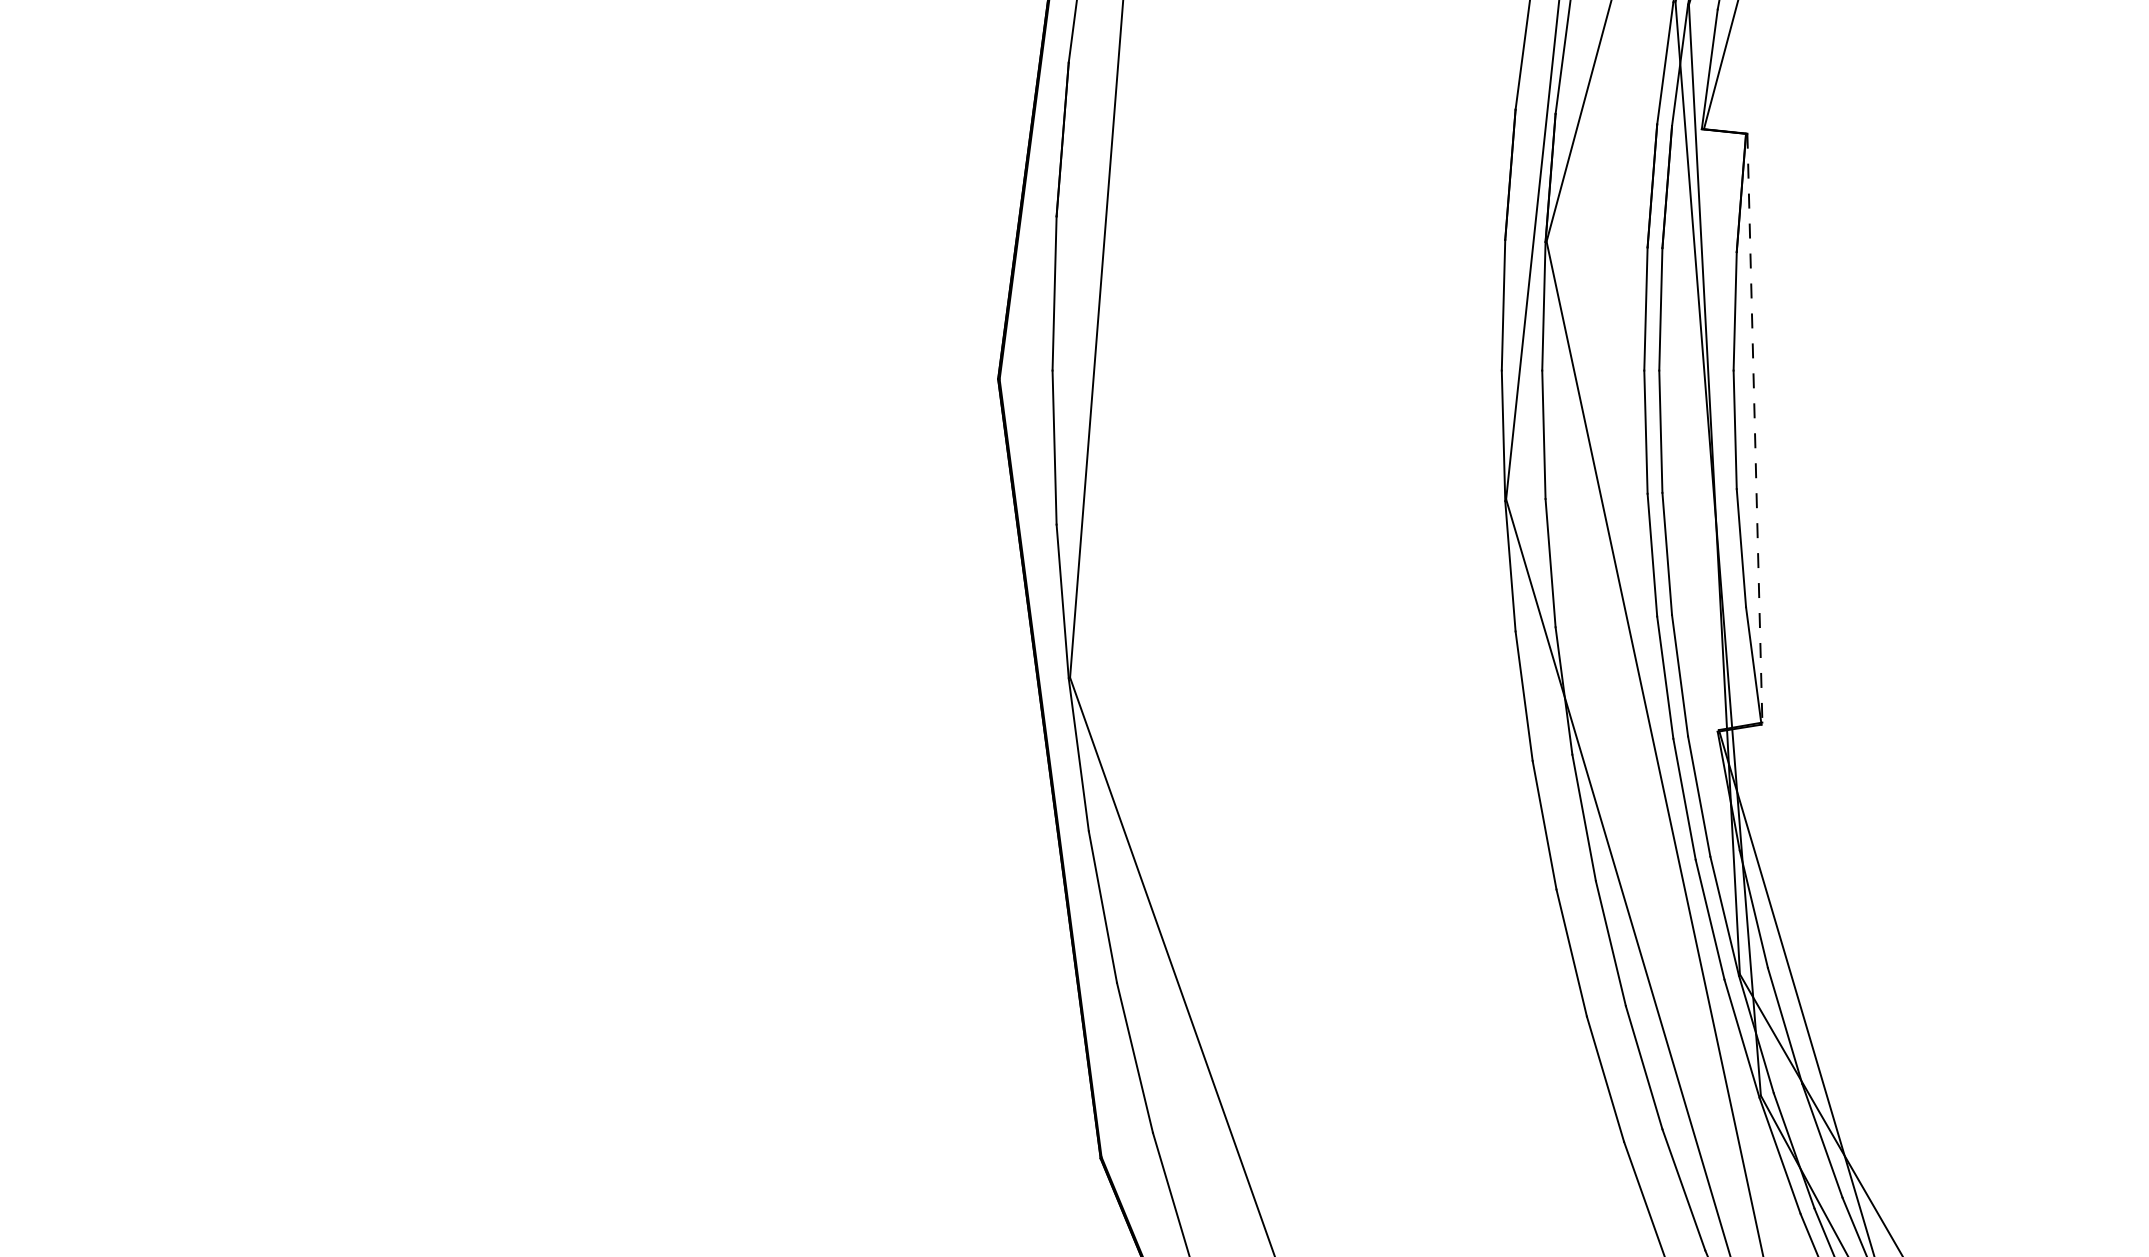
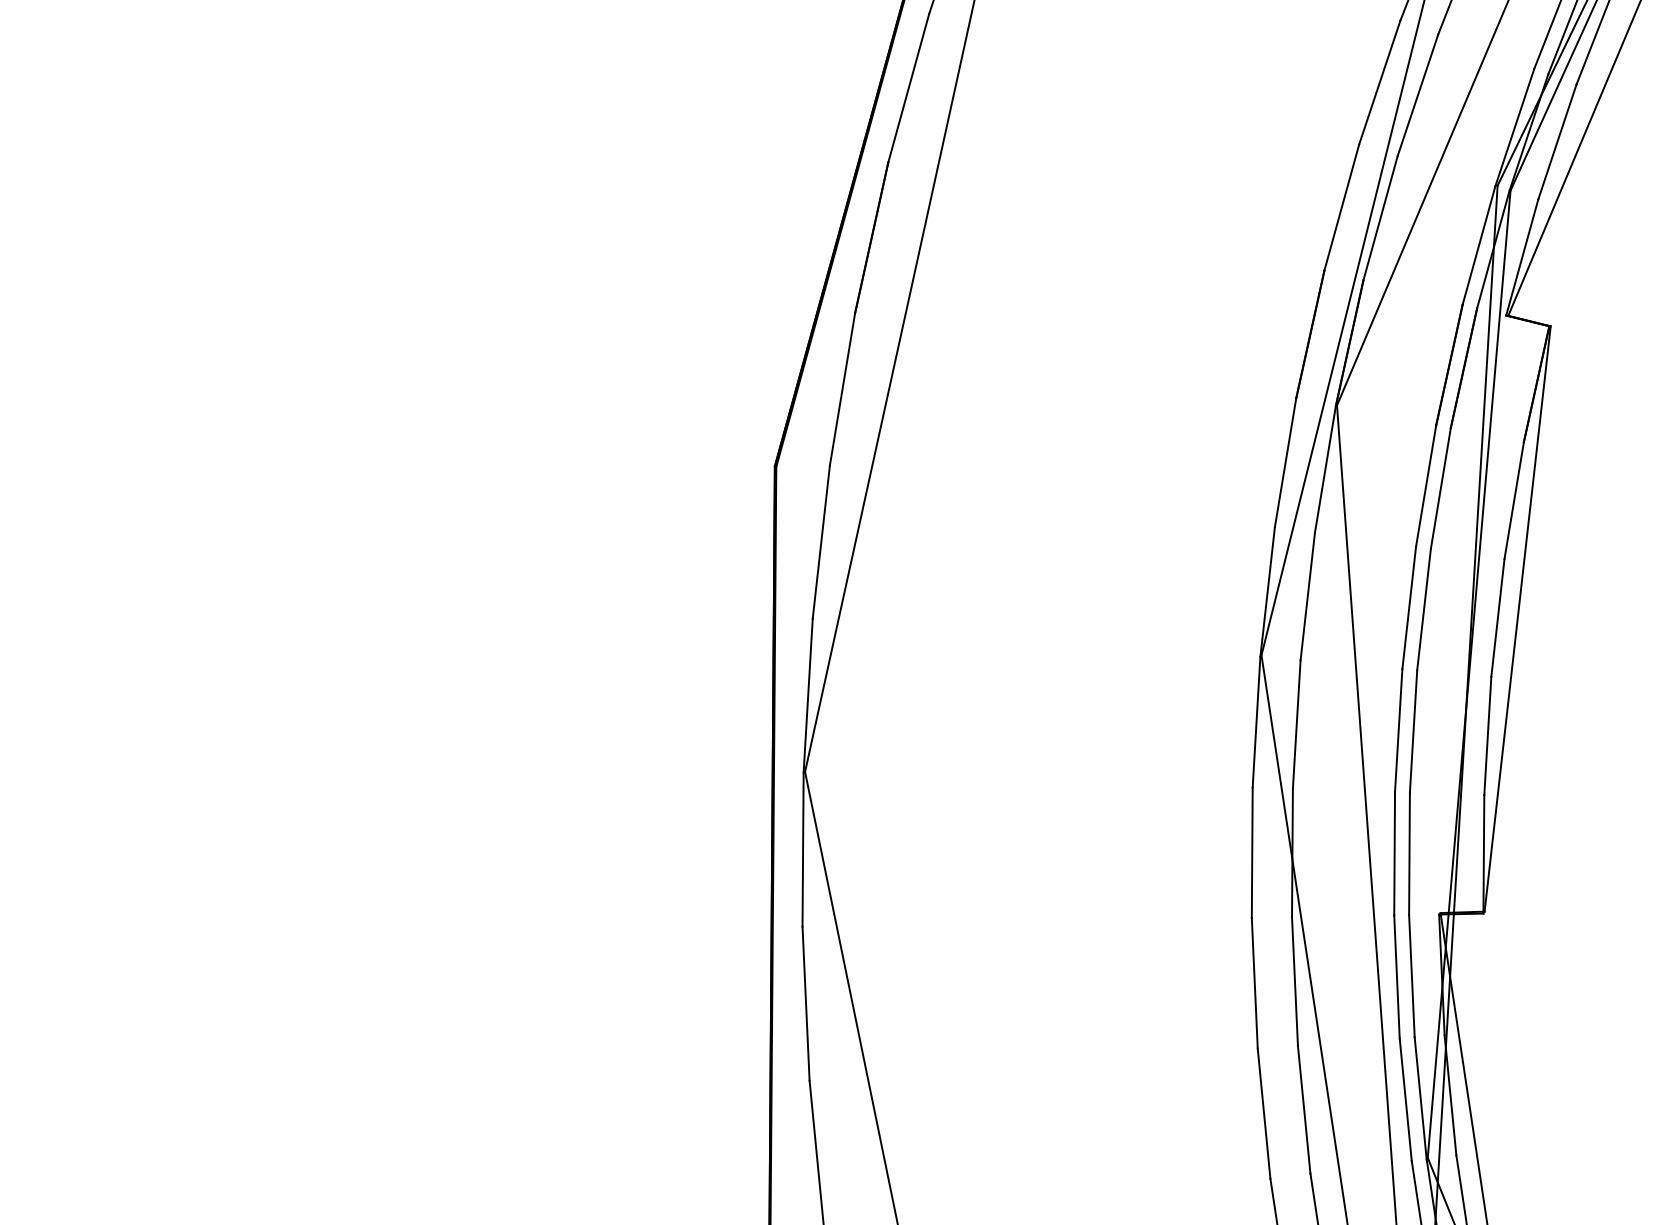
line: (1754, 428) -> (1517, 619), dashed -> solid

